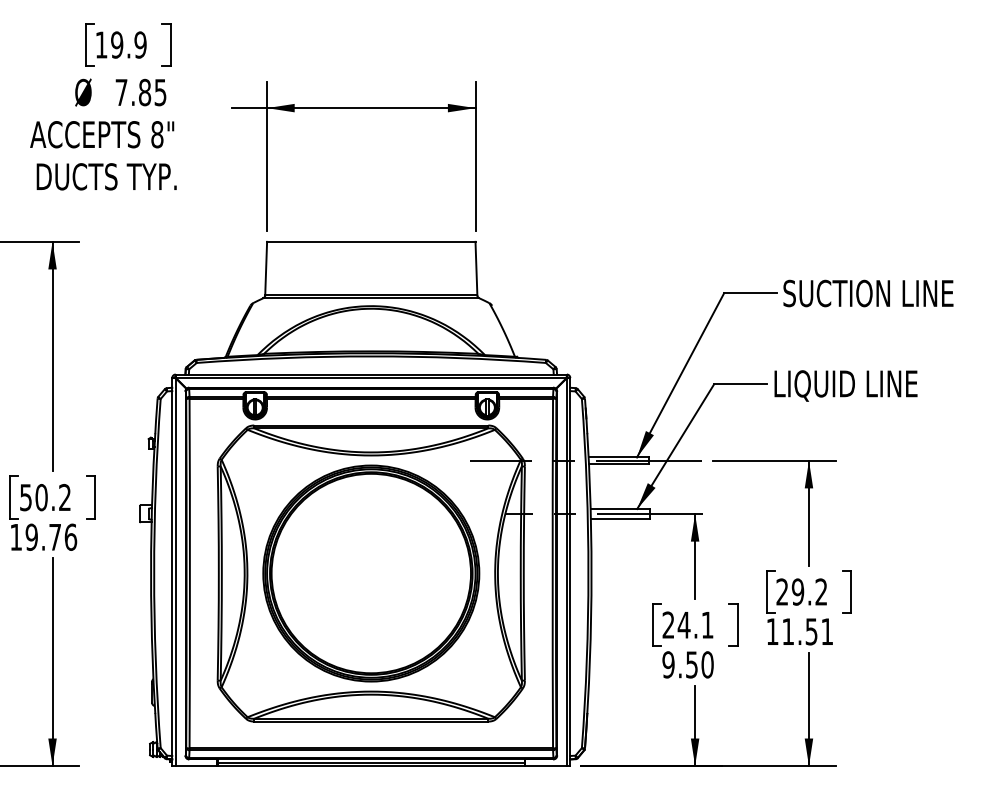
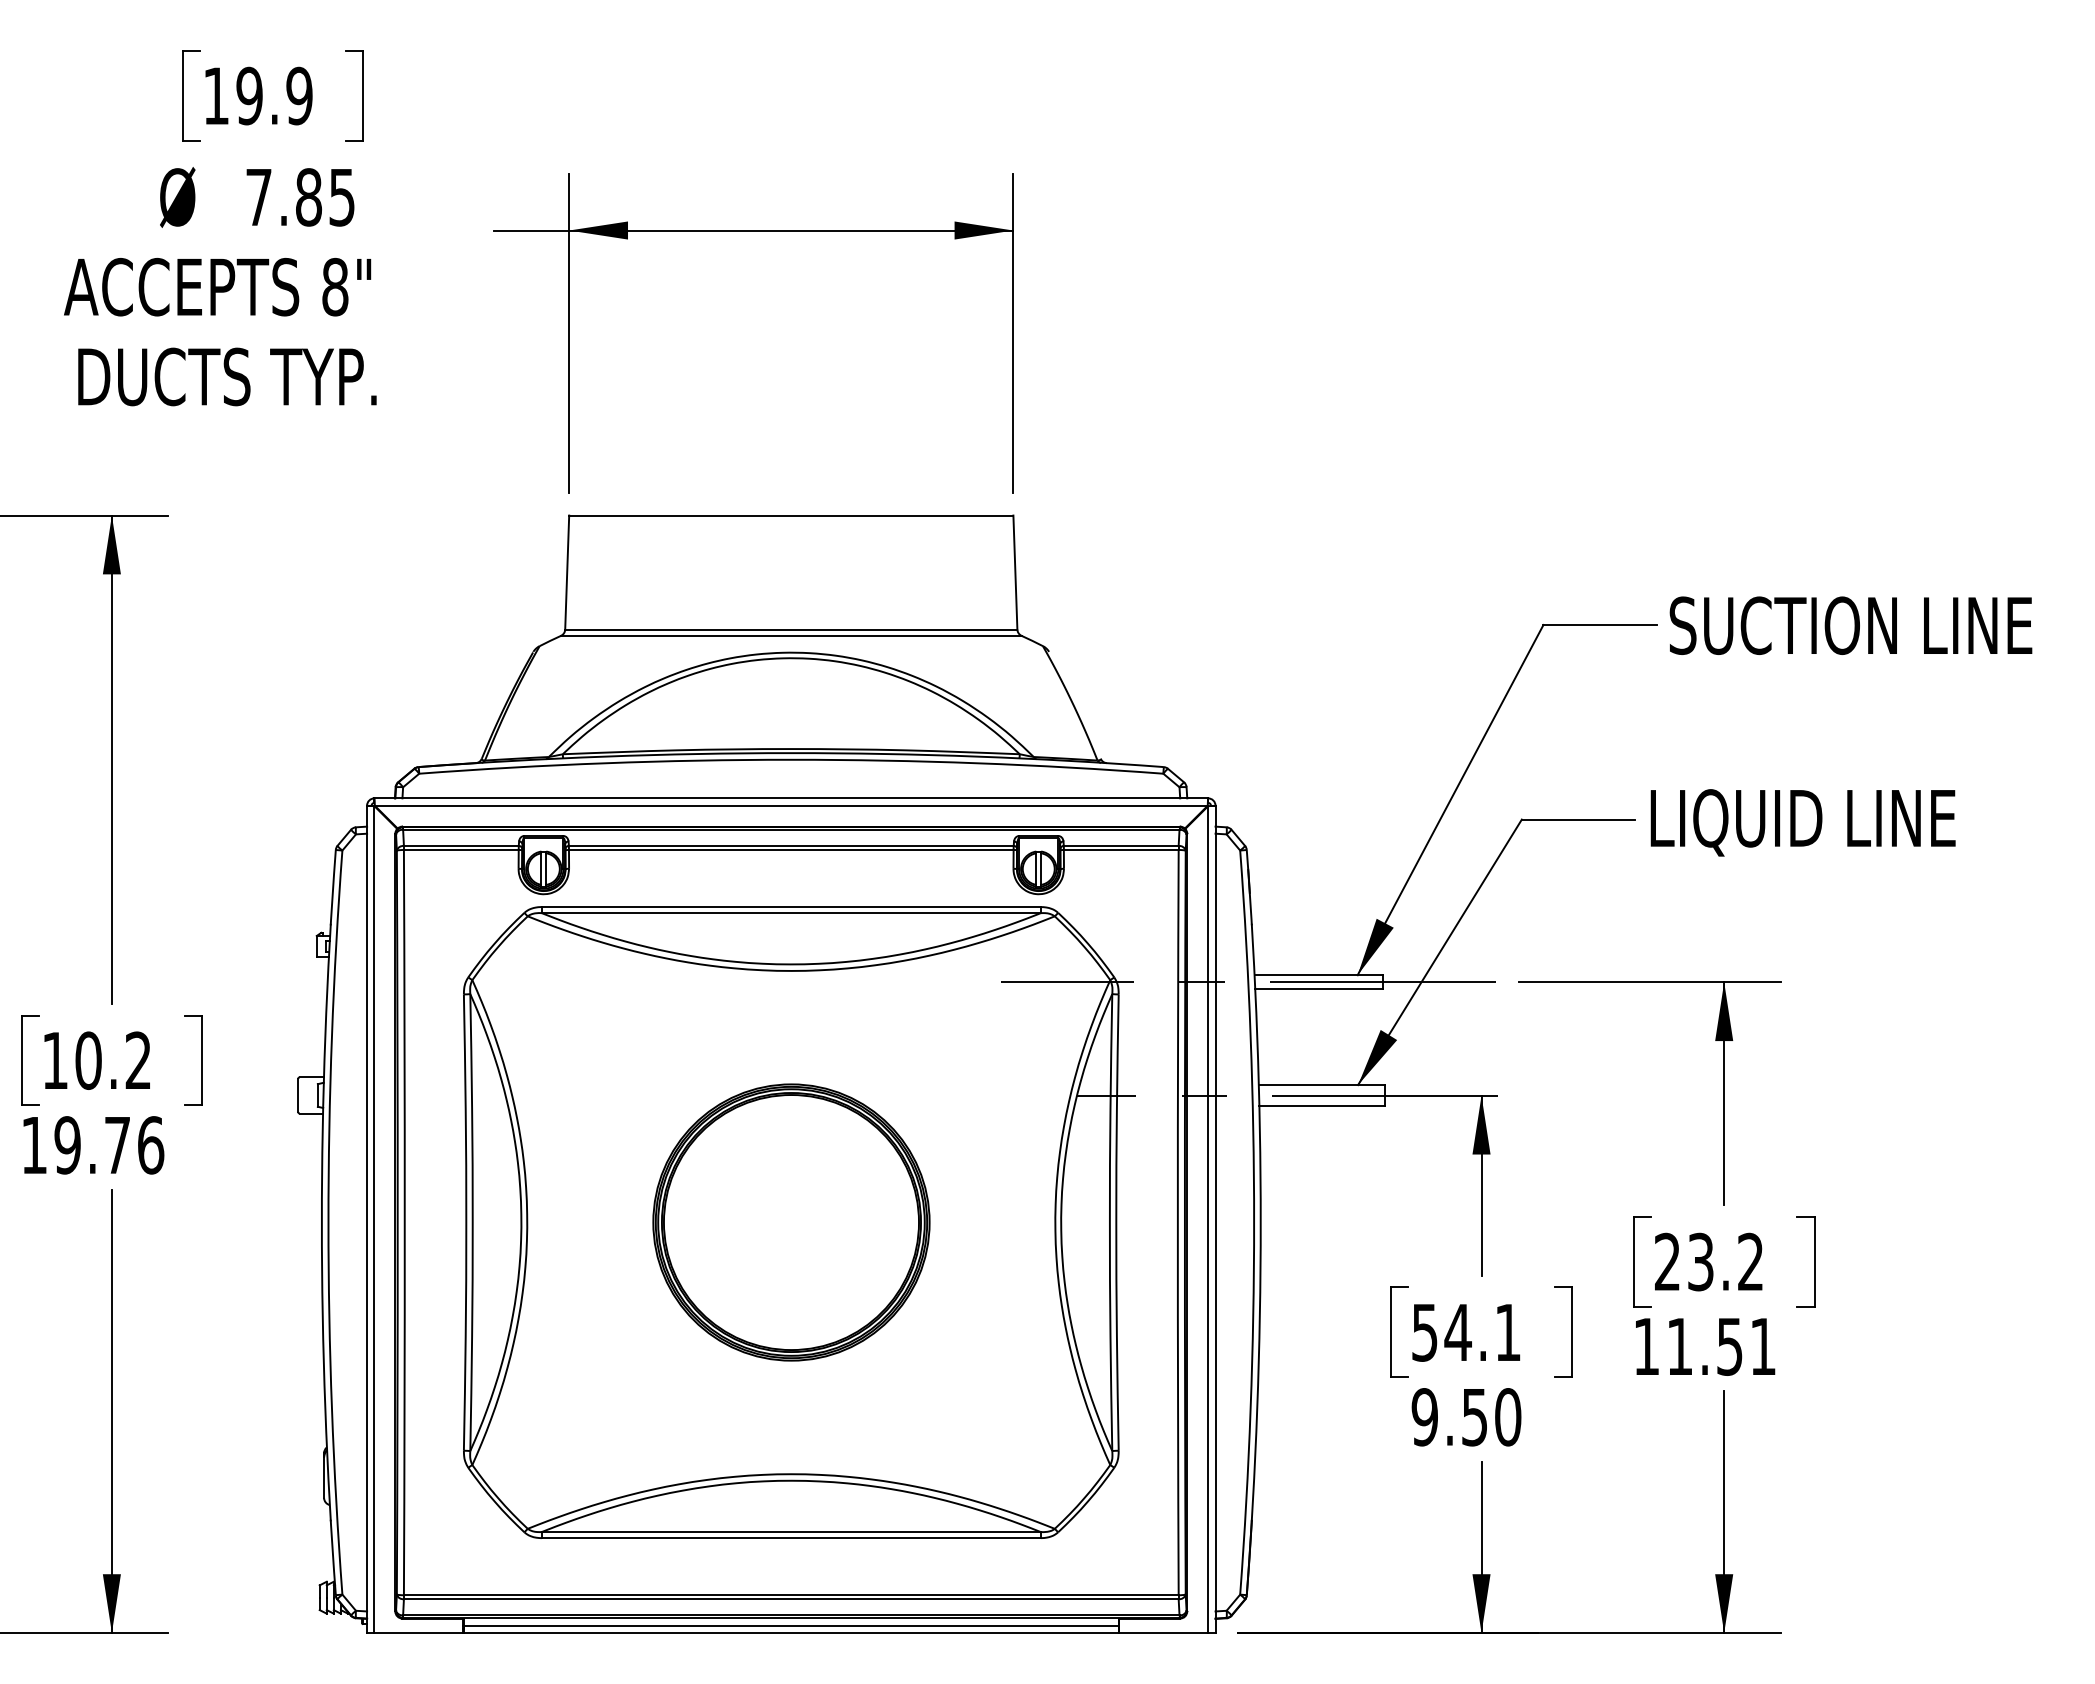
text: (25, 497) -> (54, 1060), 50.2 -> 10.2
part: (371, 573) -> (791, 1222), size x0.6
text: (797, 591) -> (1699, 1260), 29.2 -> 23.2
text: (668, 624) -> (1424, 1331), 24.1 -> 54.1

